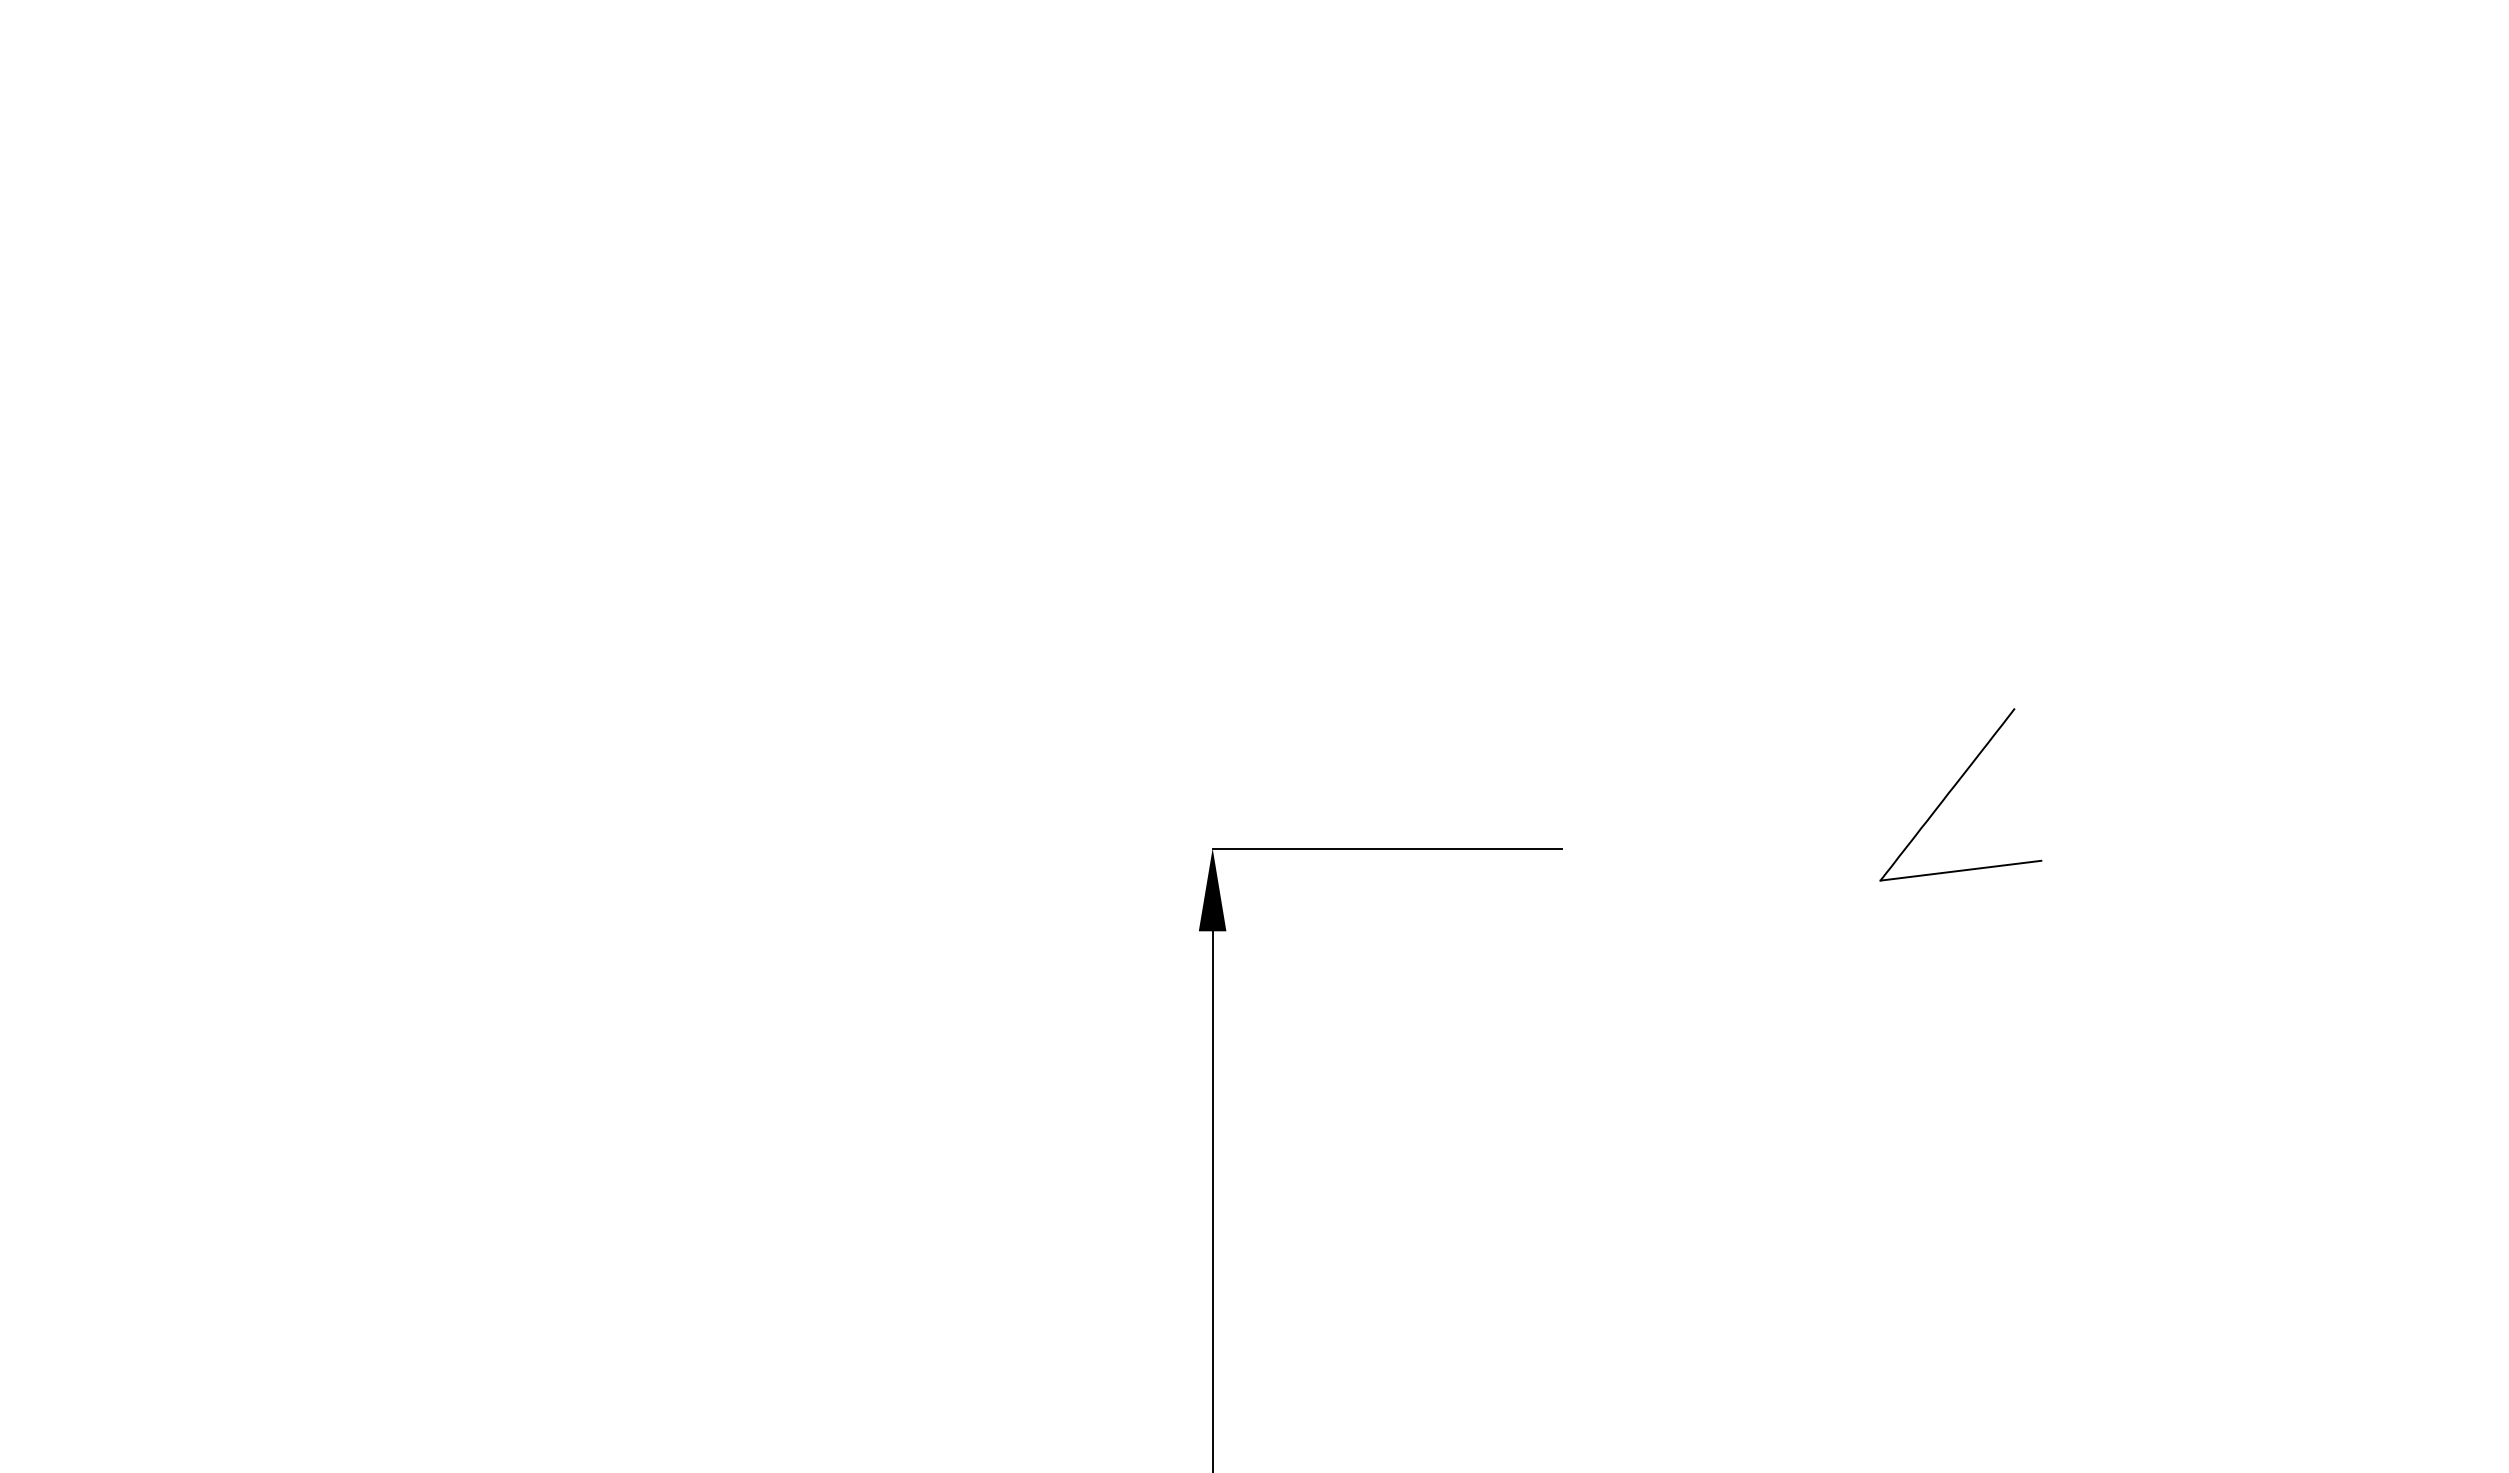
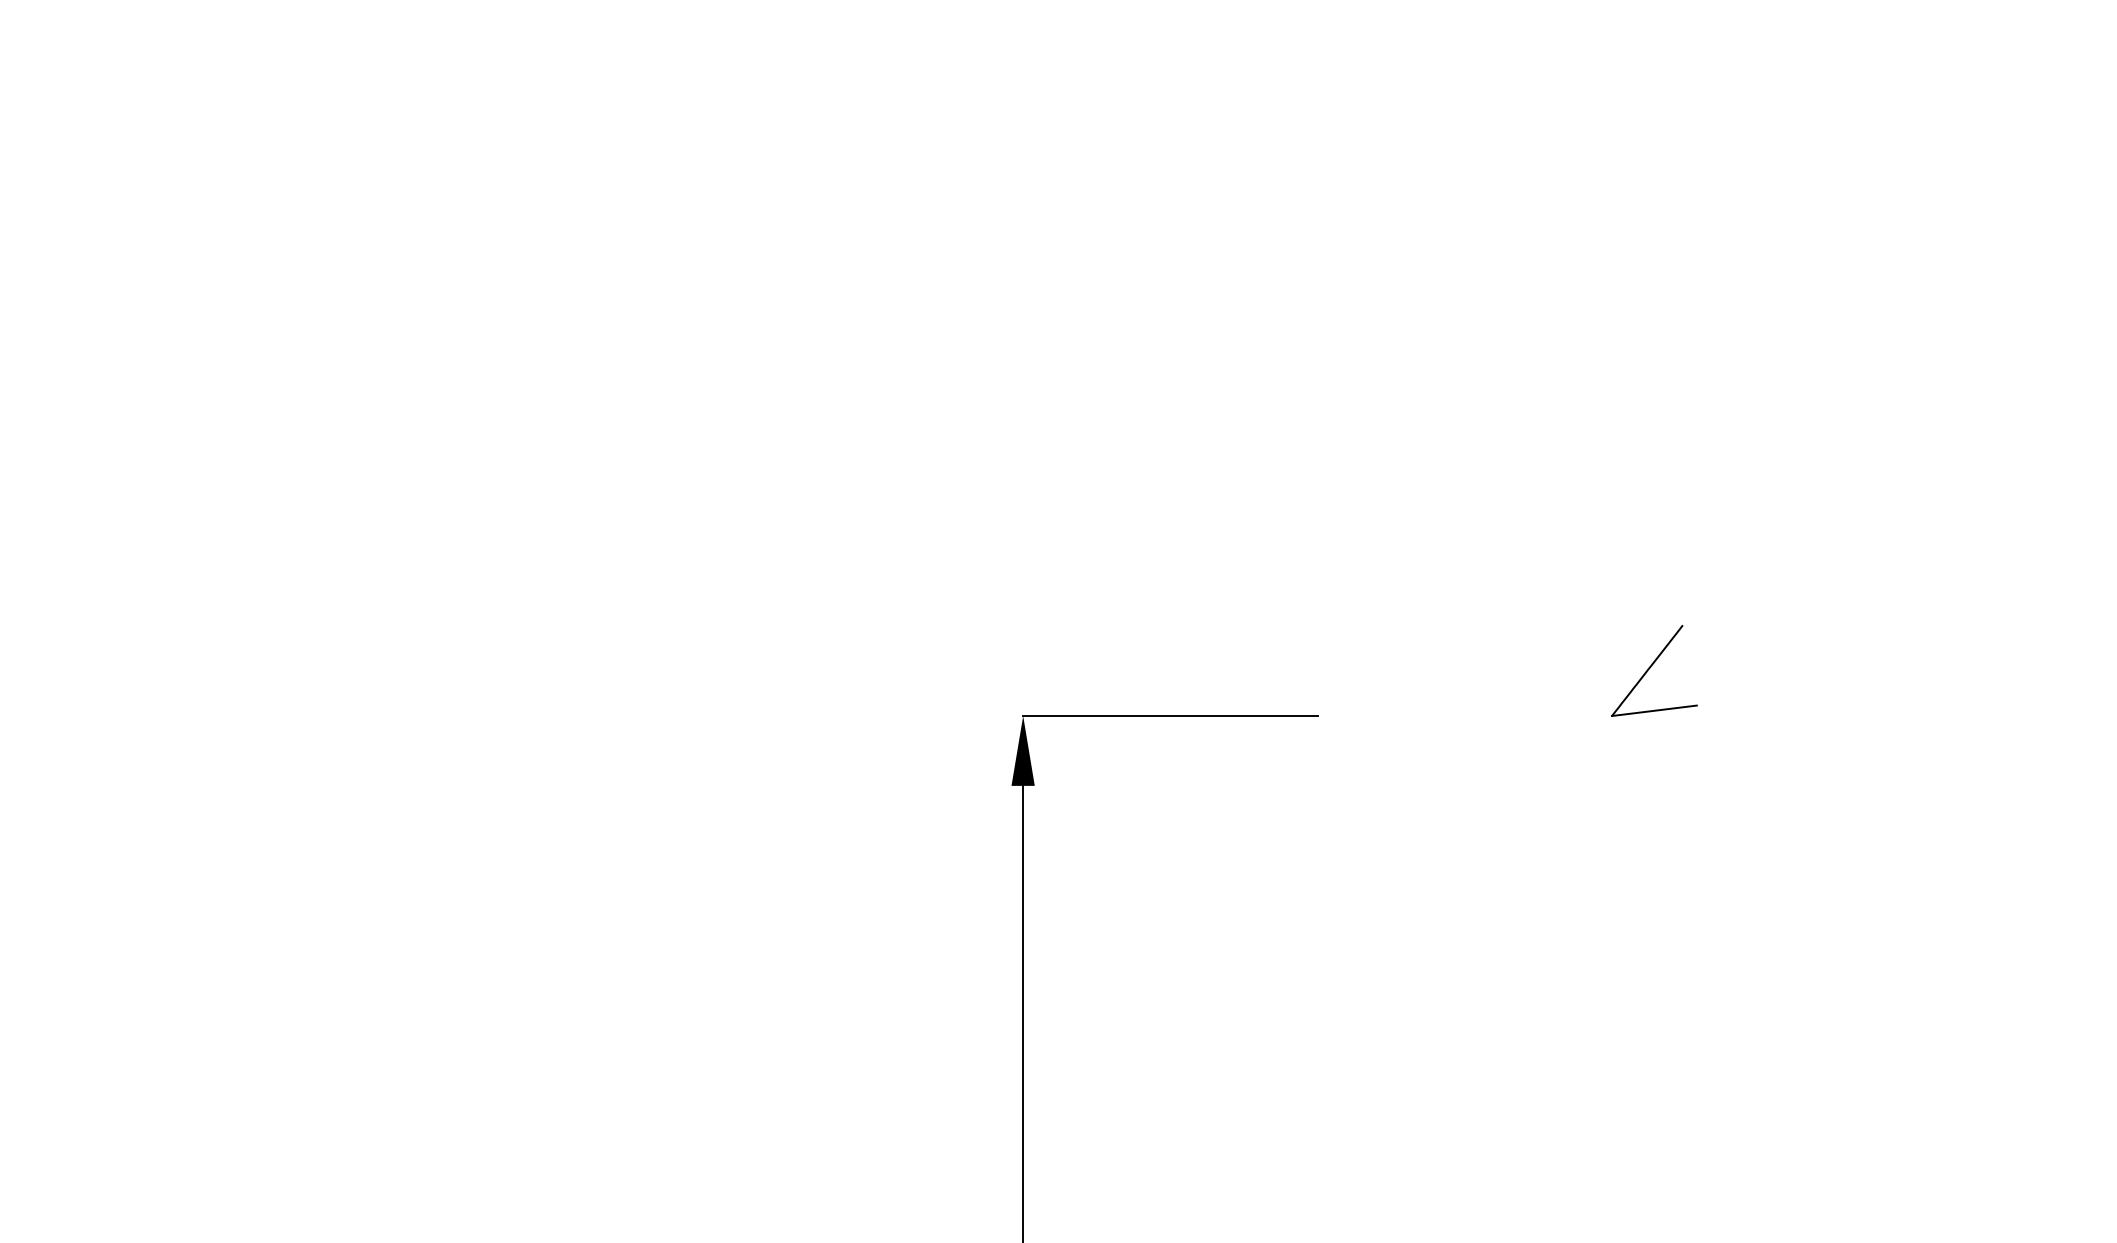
part: (1960, 794) -> (1654, 670), size x0.62

